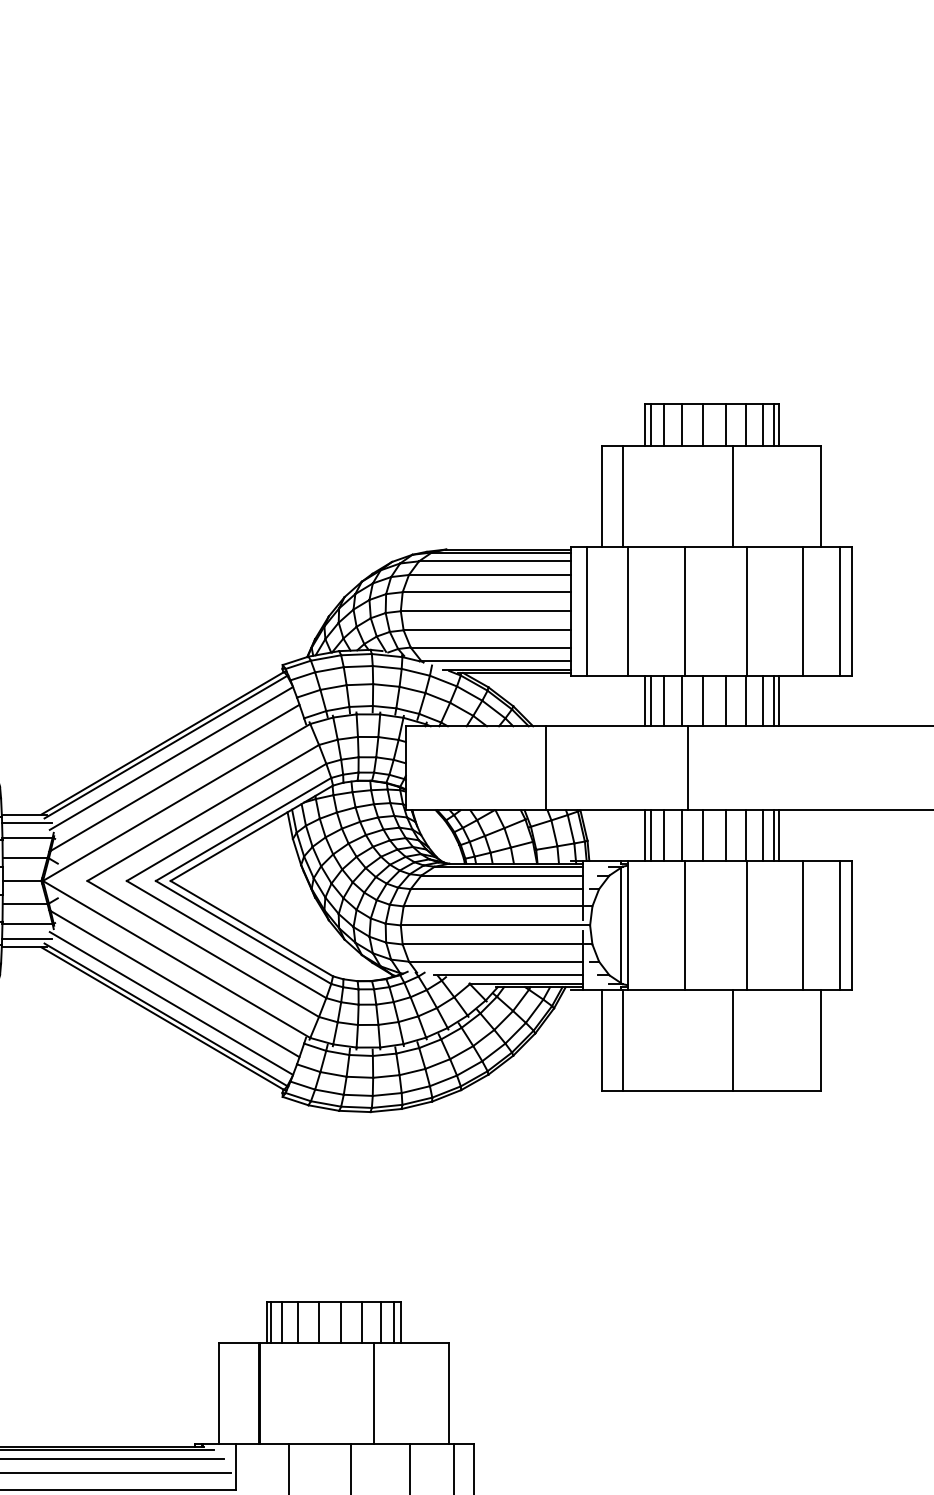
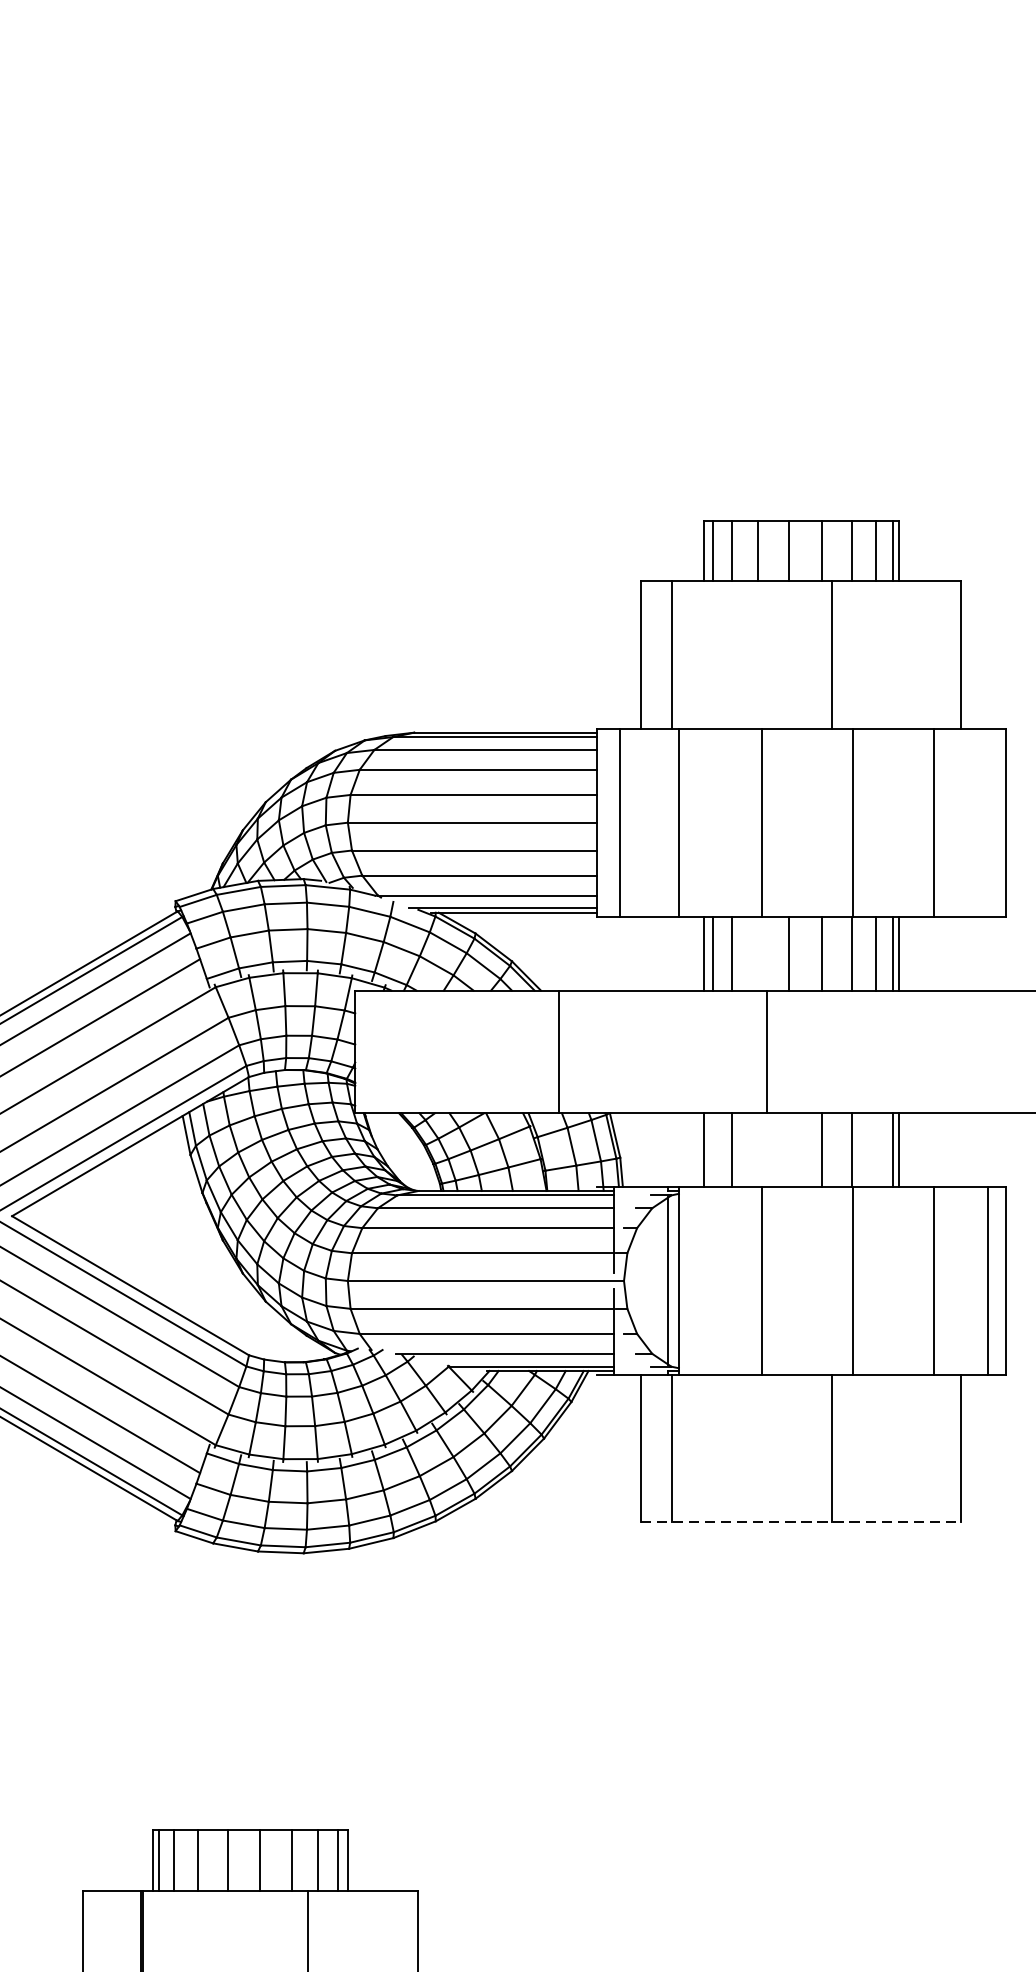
line: (839, 610) -> (987, 821), removed
line: (682, 700) -> (758, 952), removed
line: (651, 835) -> (713, 1149), removed
line: (682, 835) -> (758, 1149), removed
line: (703, 835) -> (789, 1149), removed
line: (763, 835) -> (876, 1149), removed
line: (711, 1090) -> (801, 1521), solid -> dashed

